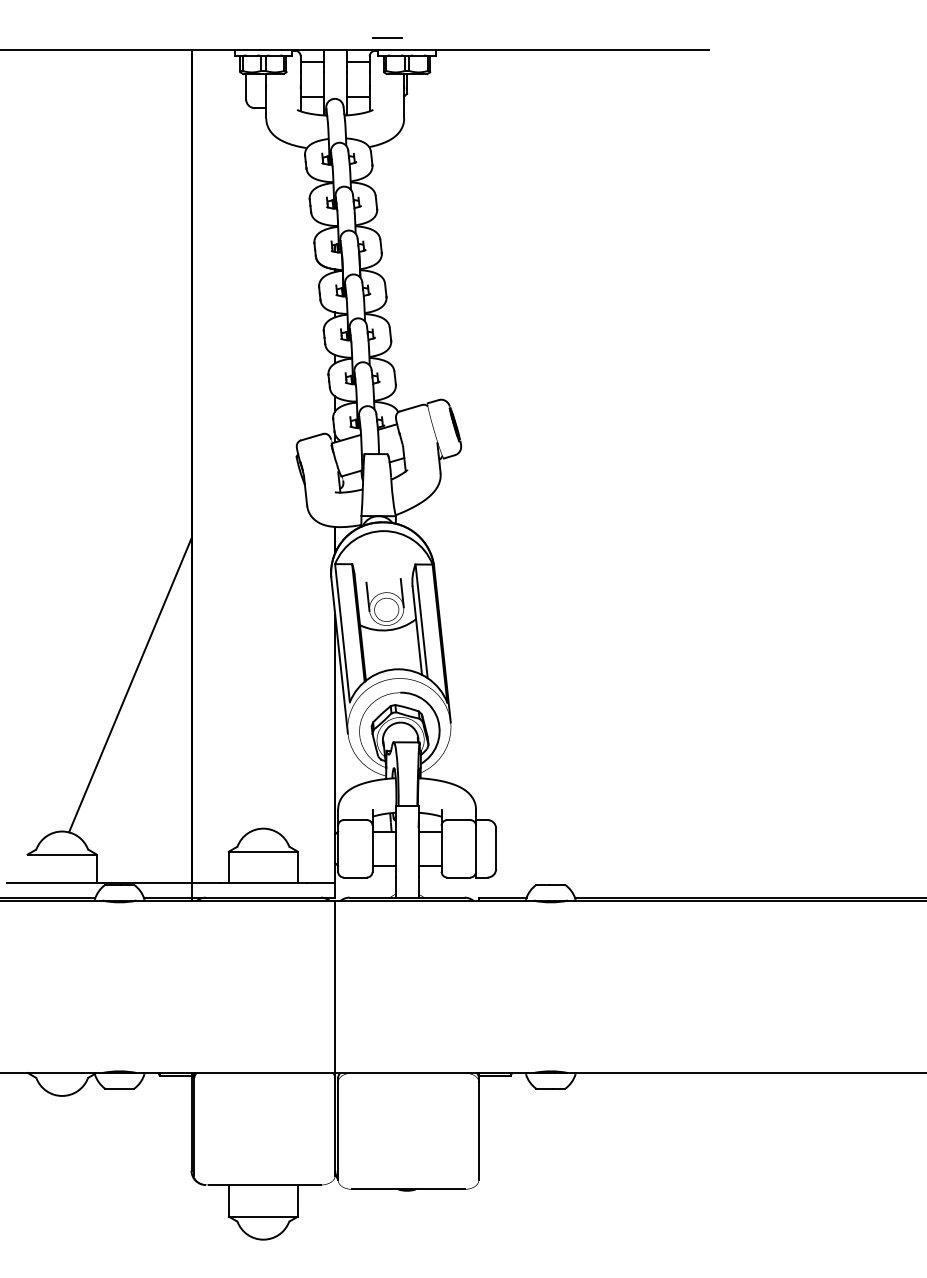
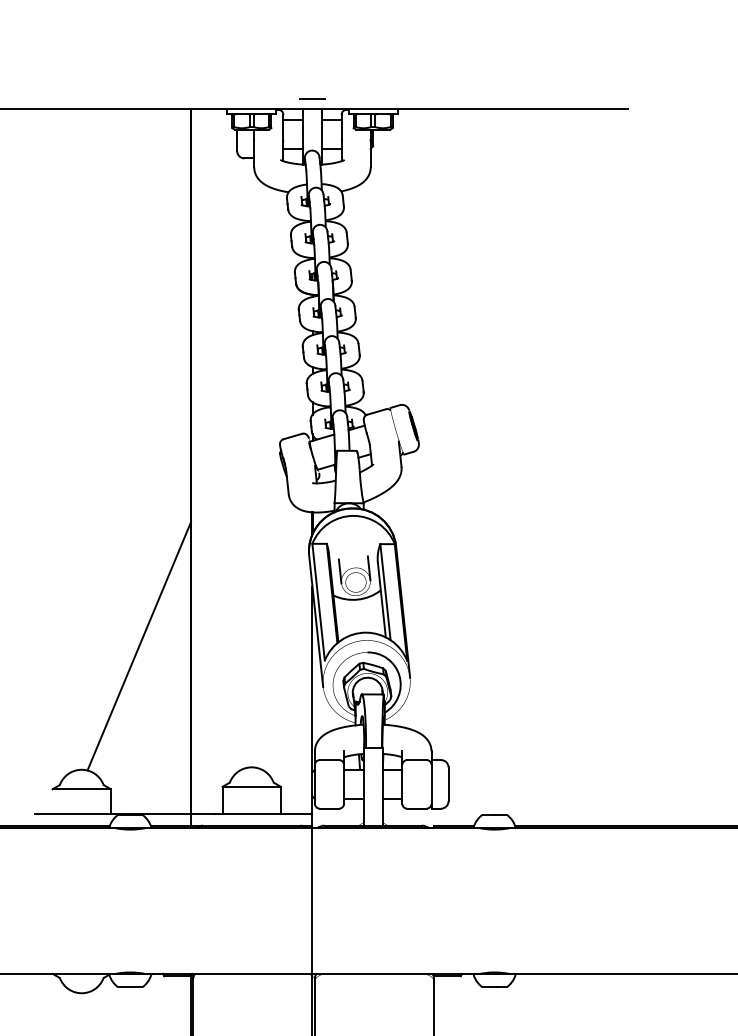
line: (387, 37) -> (312, 98), moved

